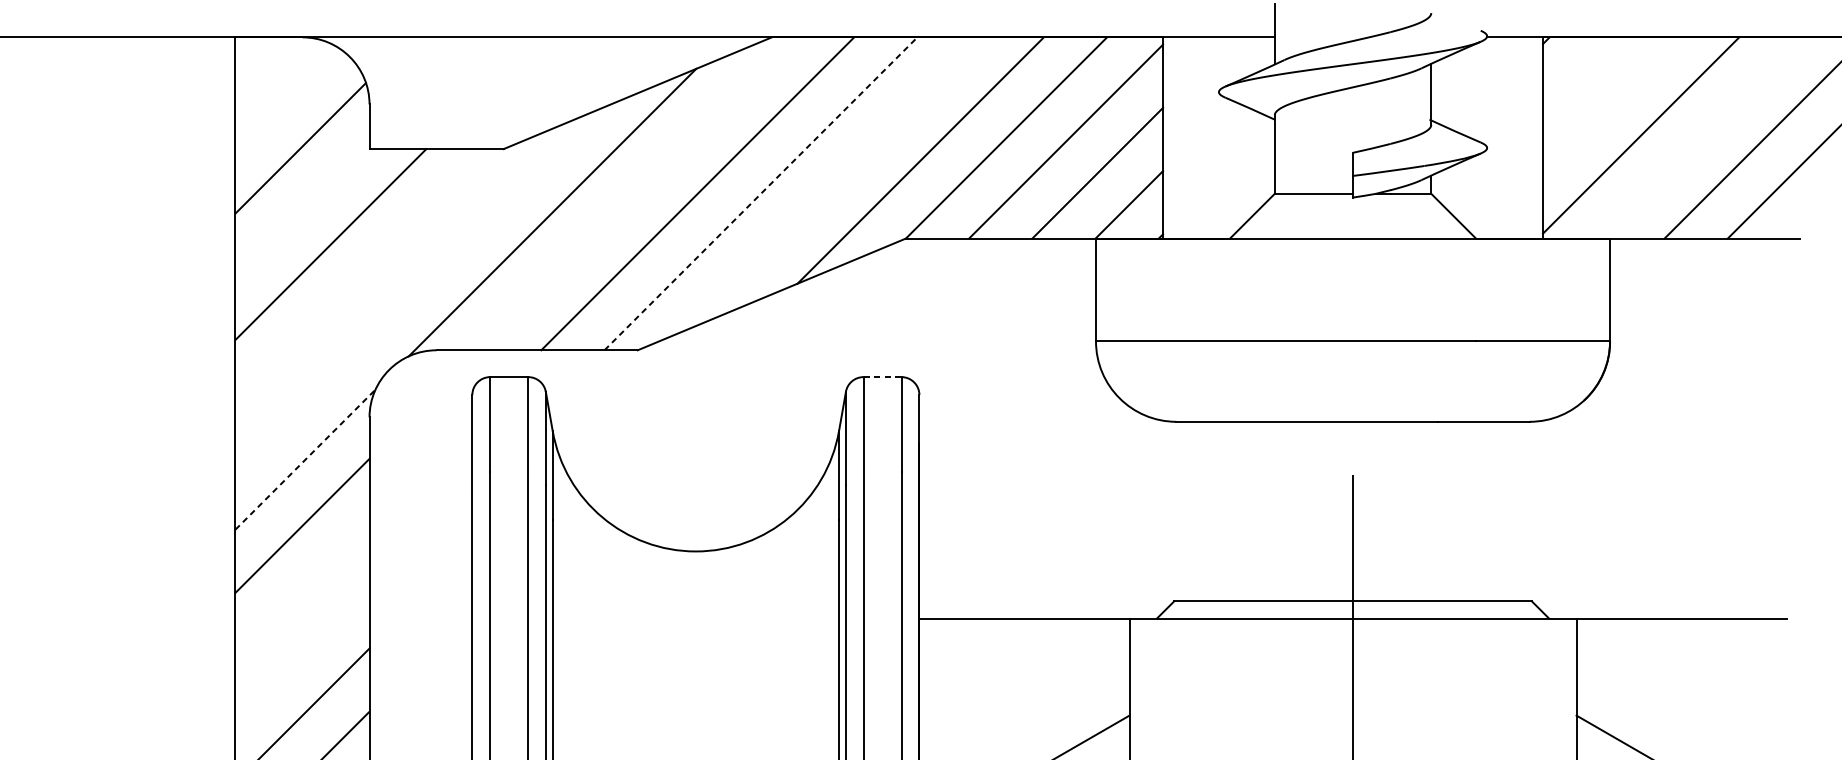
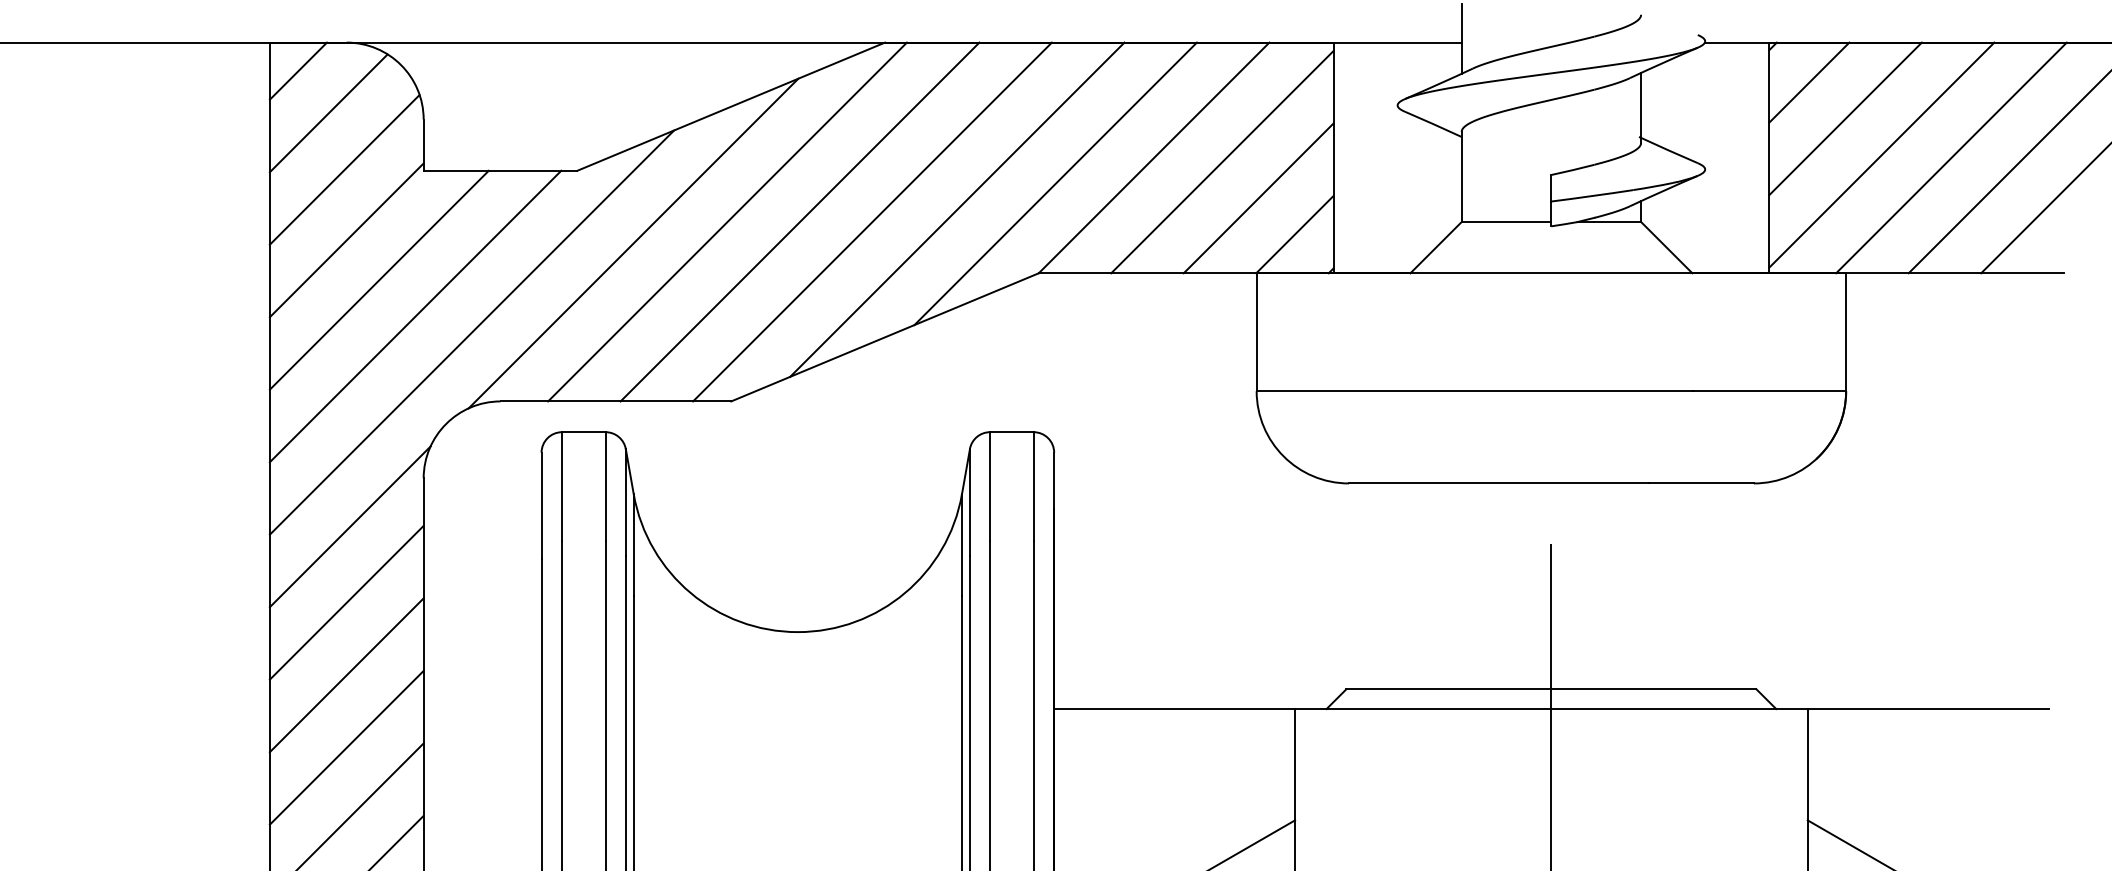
line: (260, 61) -> (298, 70), added
line: (1578, 72) -> (1809, 82), added
line: (286, 99) -> (328, 113), added
line: (1609, 103) -> (1845, 118), added
line: (1701, 137) -> (1951, 157), added
line: (835, 182) -> (957, 209), added
line: (634, 193) -> (727, 221), added
line: (760, 194) -> (872, 222), dashed -> solid
line: (302, 209) -> (346, 240), added
line: (362, 276) -> (415, 316), added
line: (411, 290) -> (471, 332), added
line: (882, 377) -> (1011, 432), dashed -> solid
line: (305, 459) -> (350, 526), dashed -> solid
line: (302, 589) -> (346, 675), added
line: (302, 652) -> (346, 747), added

